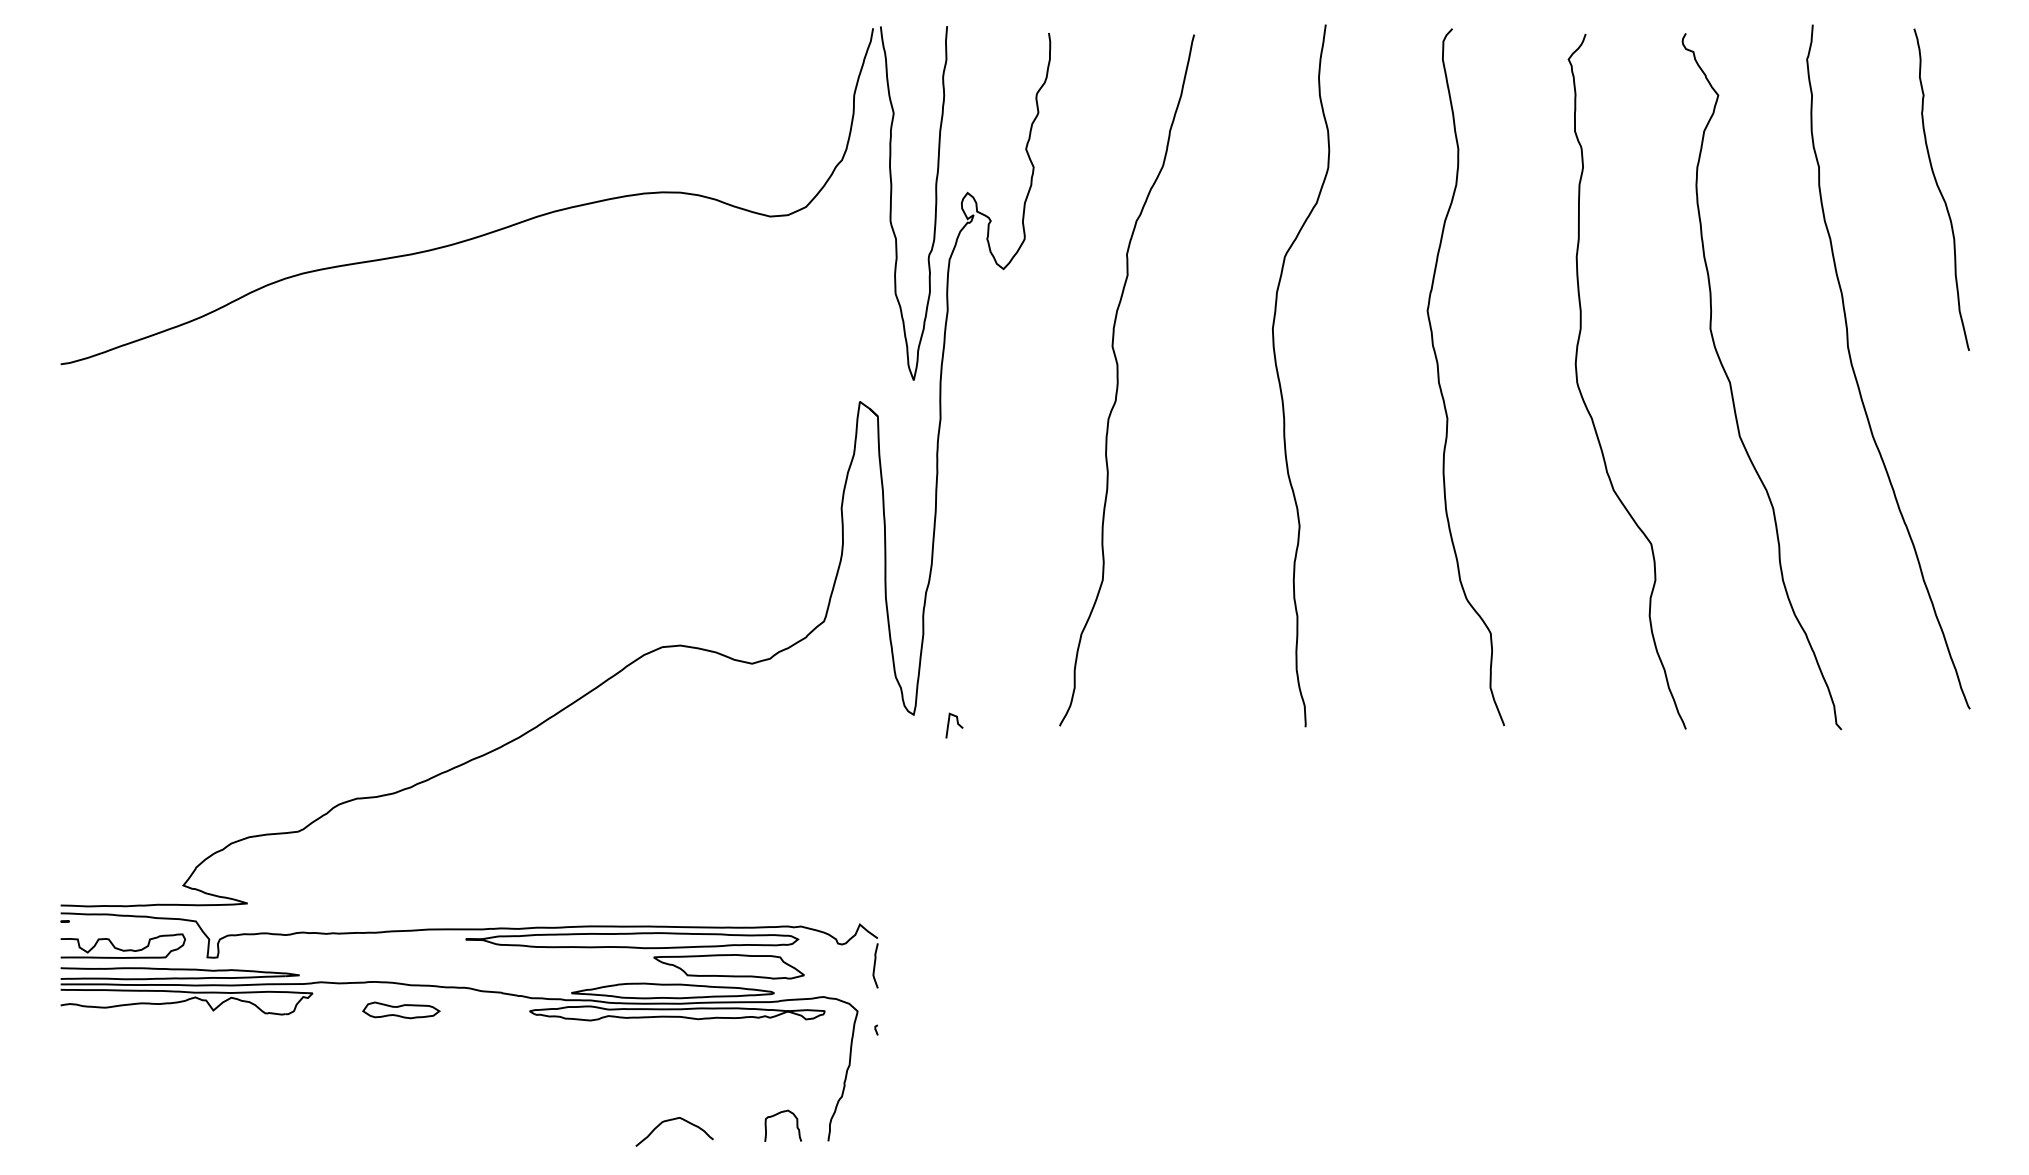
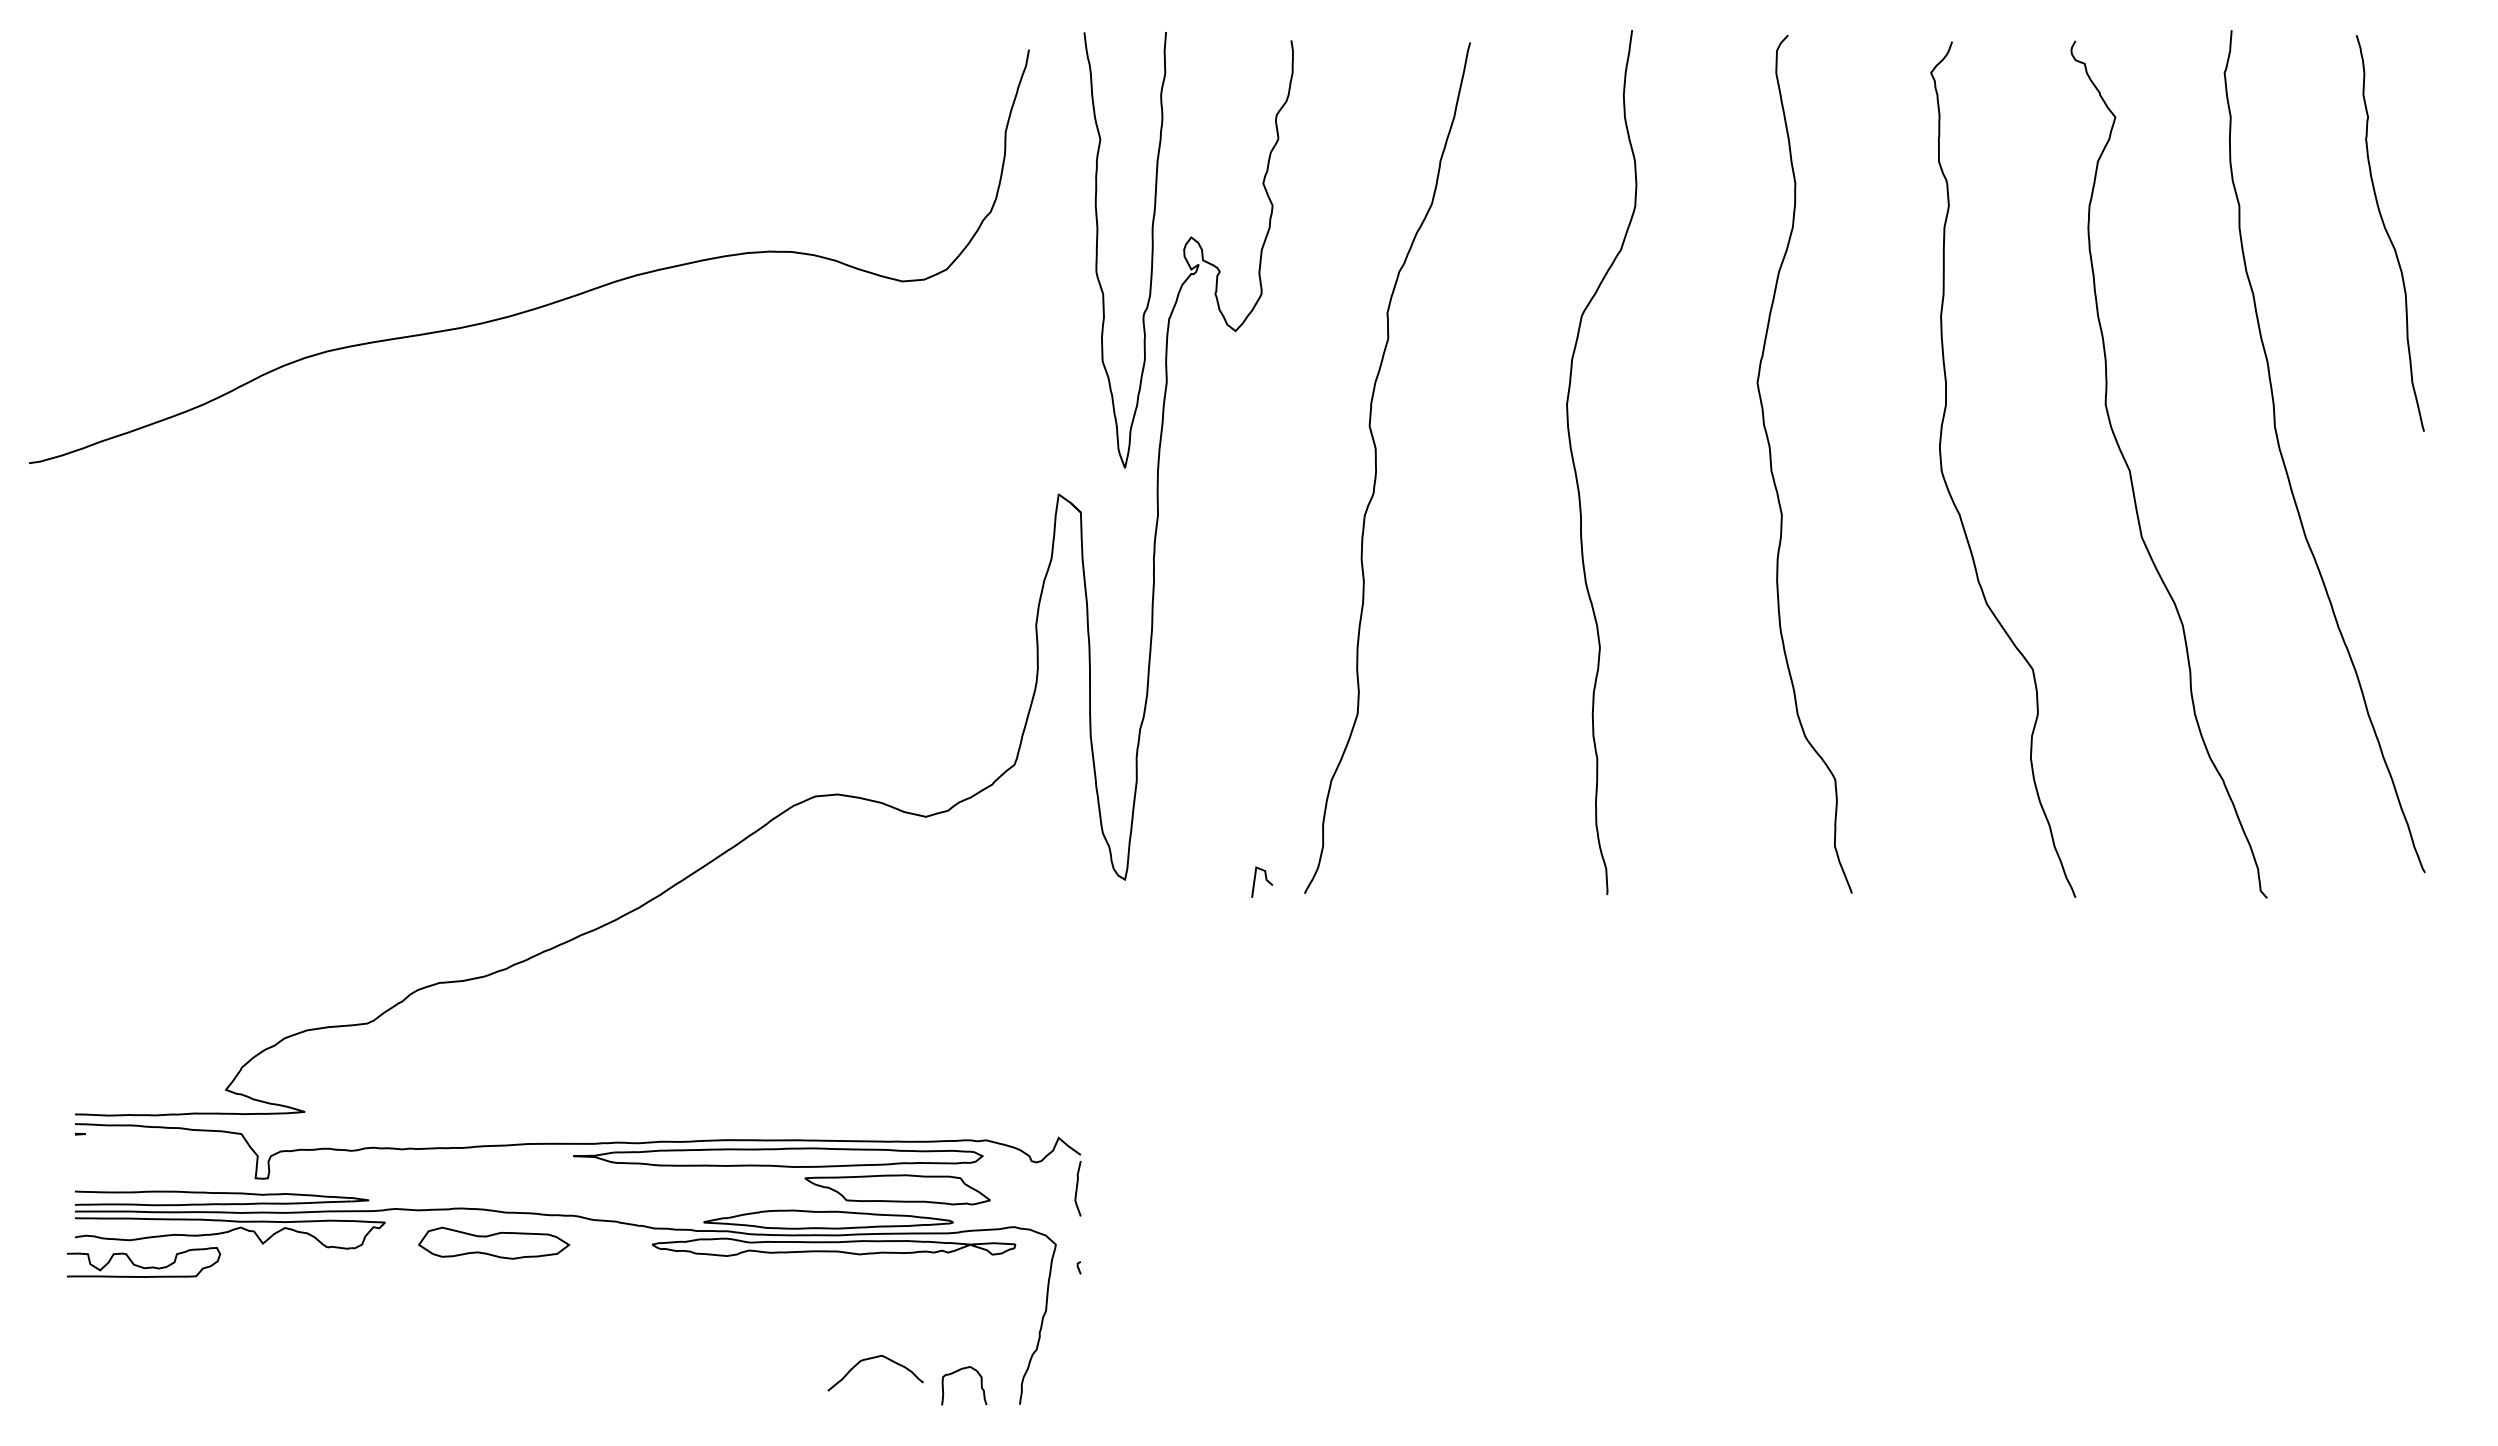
curve: (477, 236) -> (541, 305), moved
curve: (957, 724) -> (1265, 880), moved
curve: (122, 949) -> (142, 1266), moved
part: (401, 1010) -> (494, 1243), size x1.6
curve: (671, 1120) -> (871, 1359), moved

